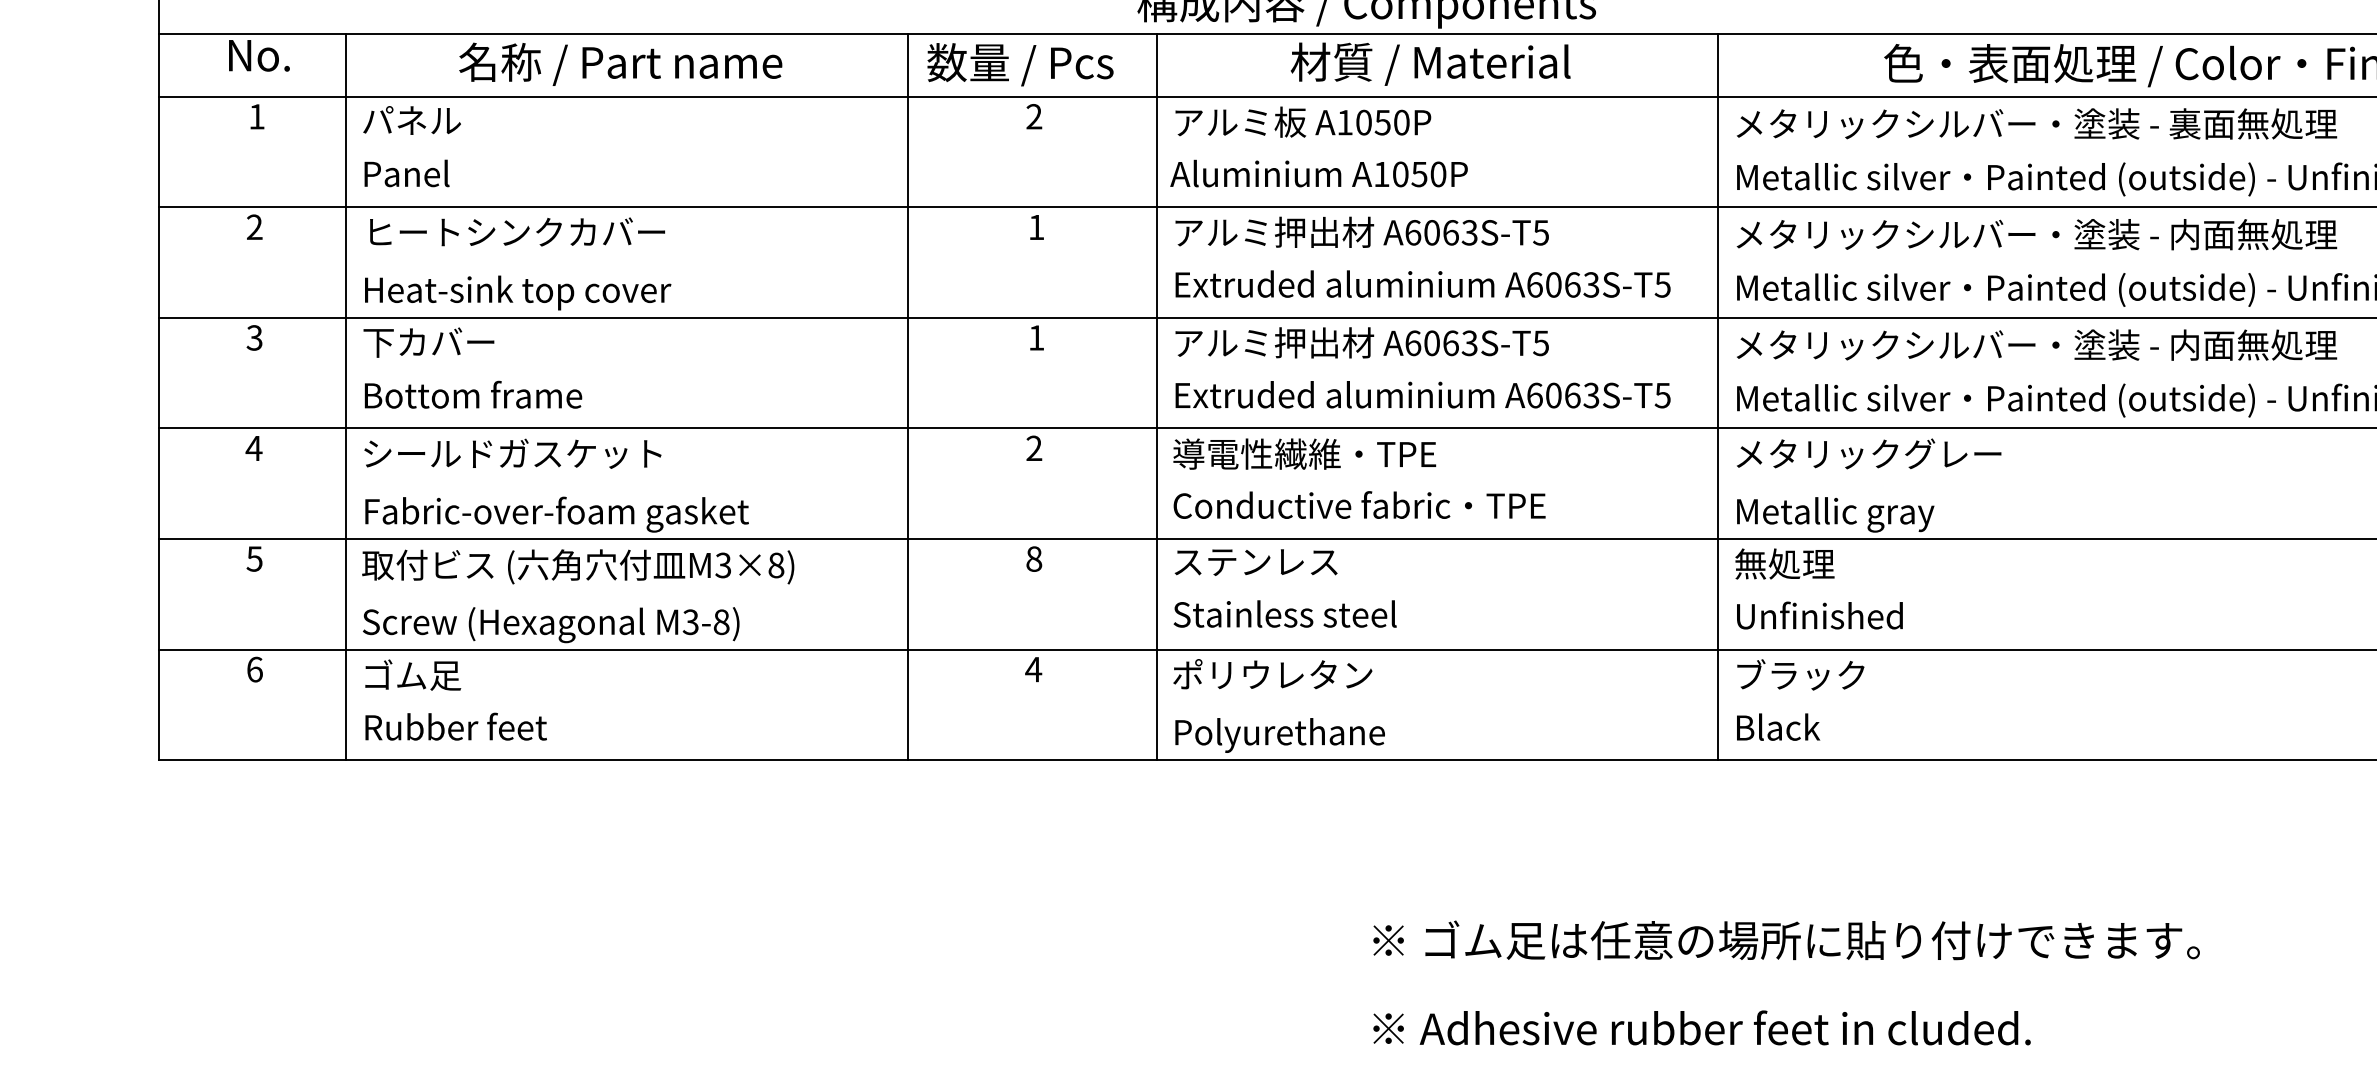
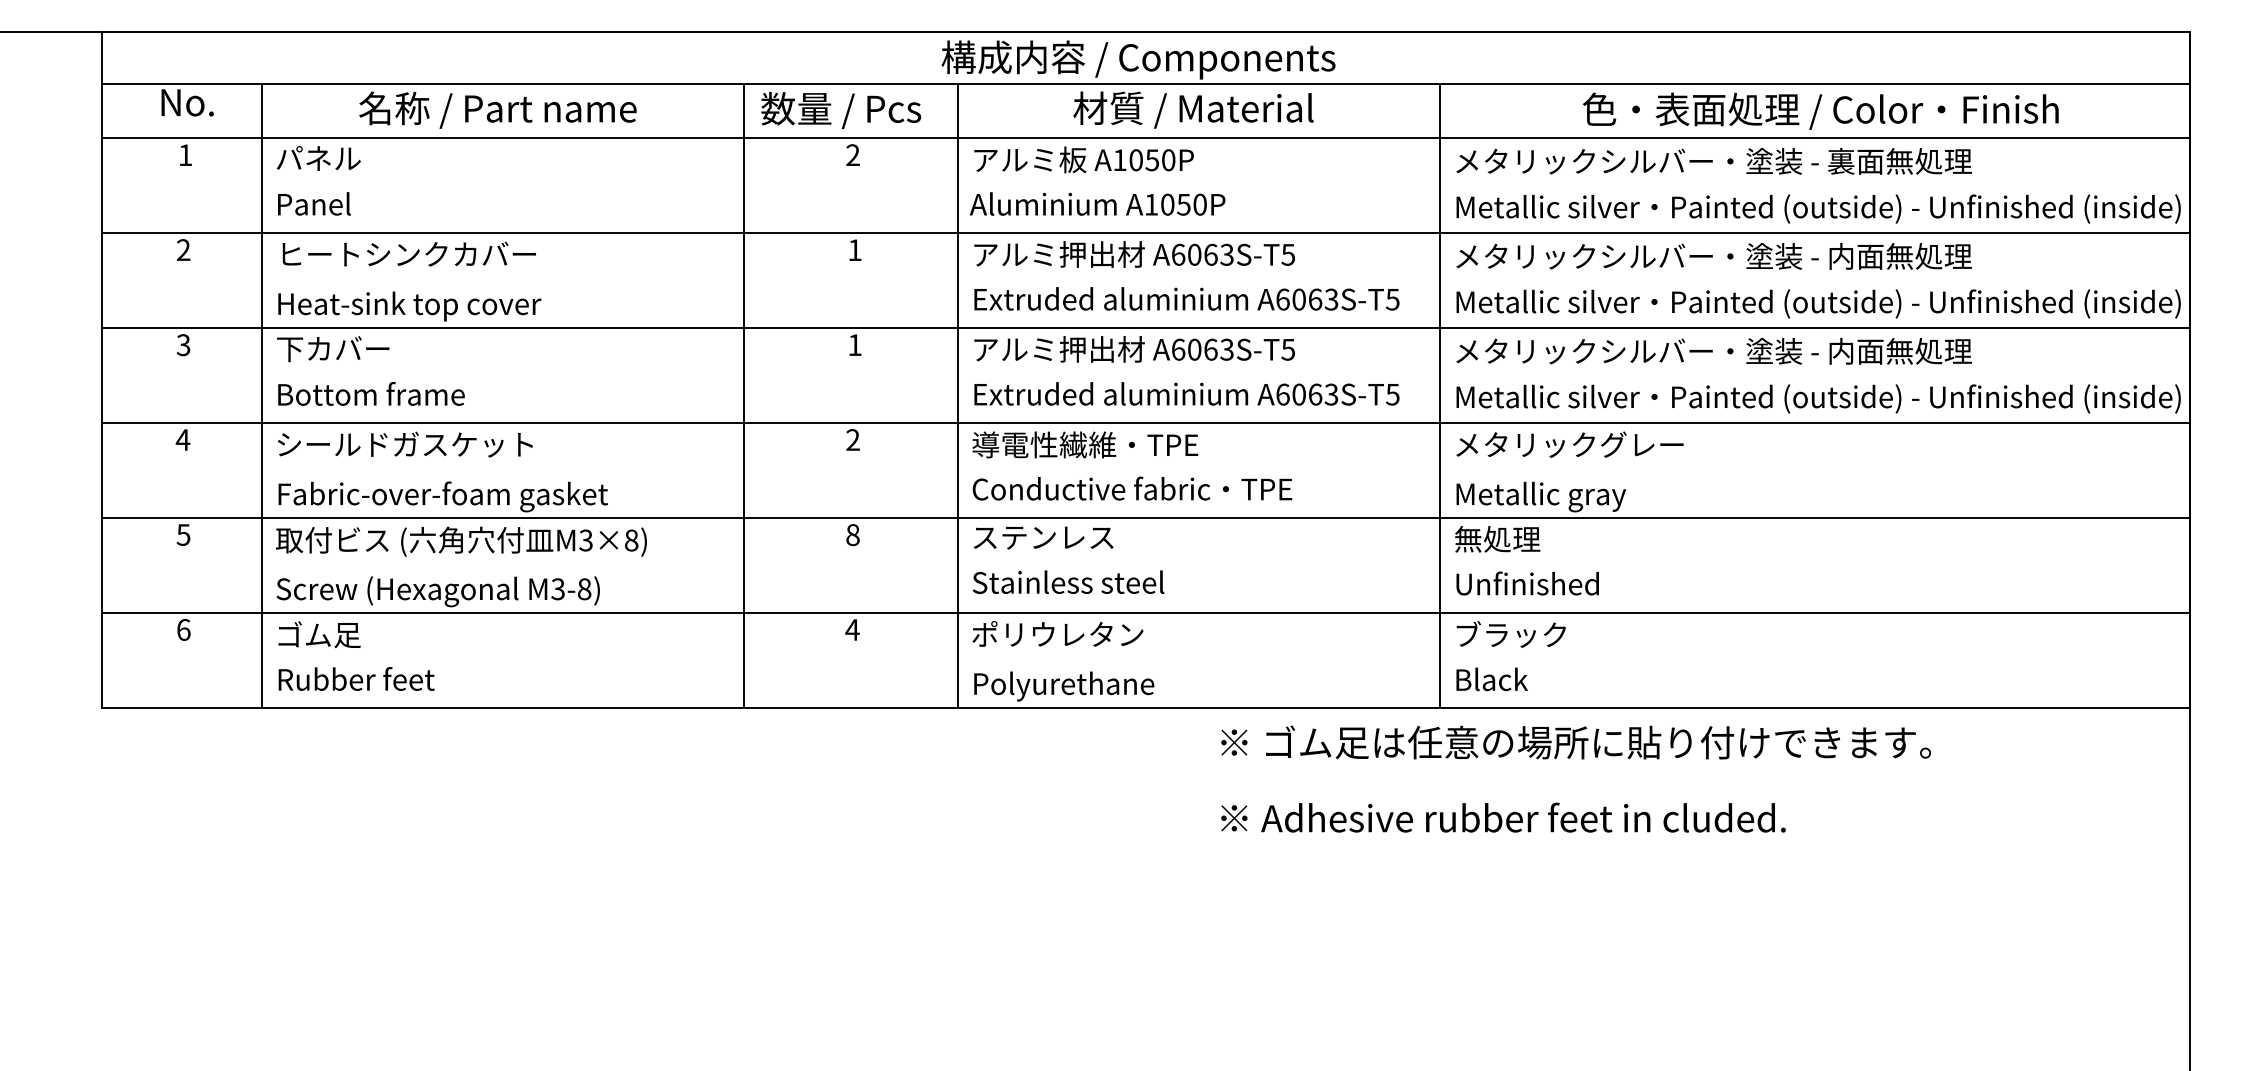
text: (1785, 982) -> (1575, 778), moved

